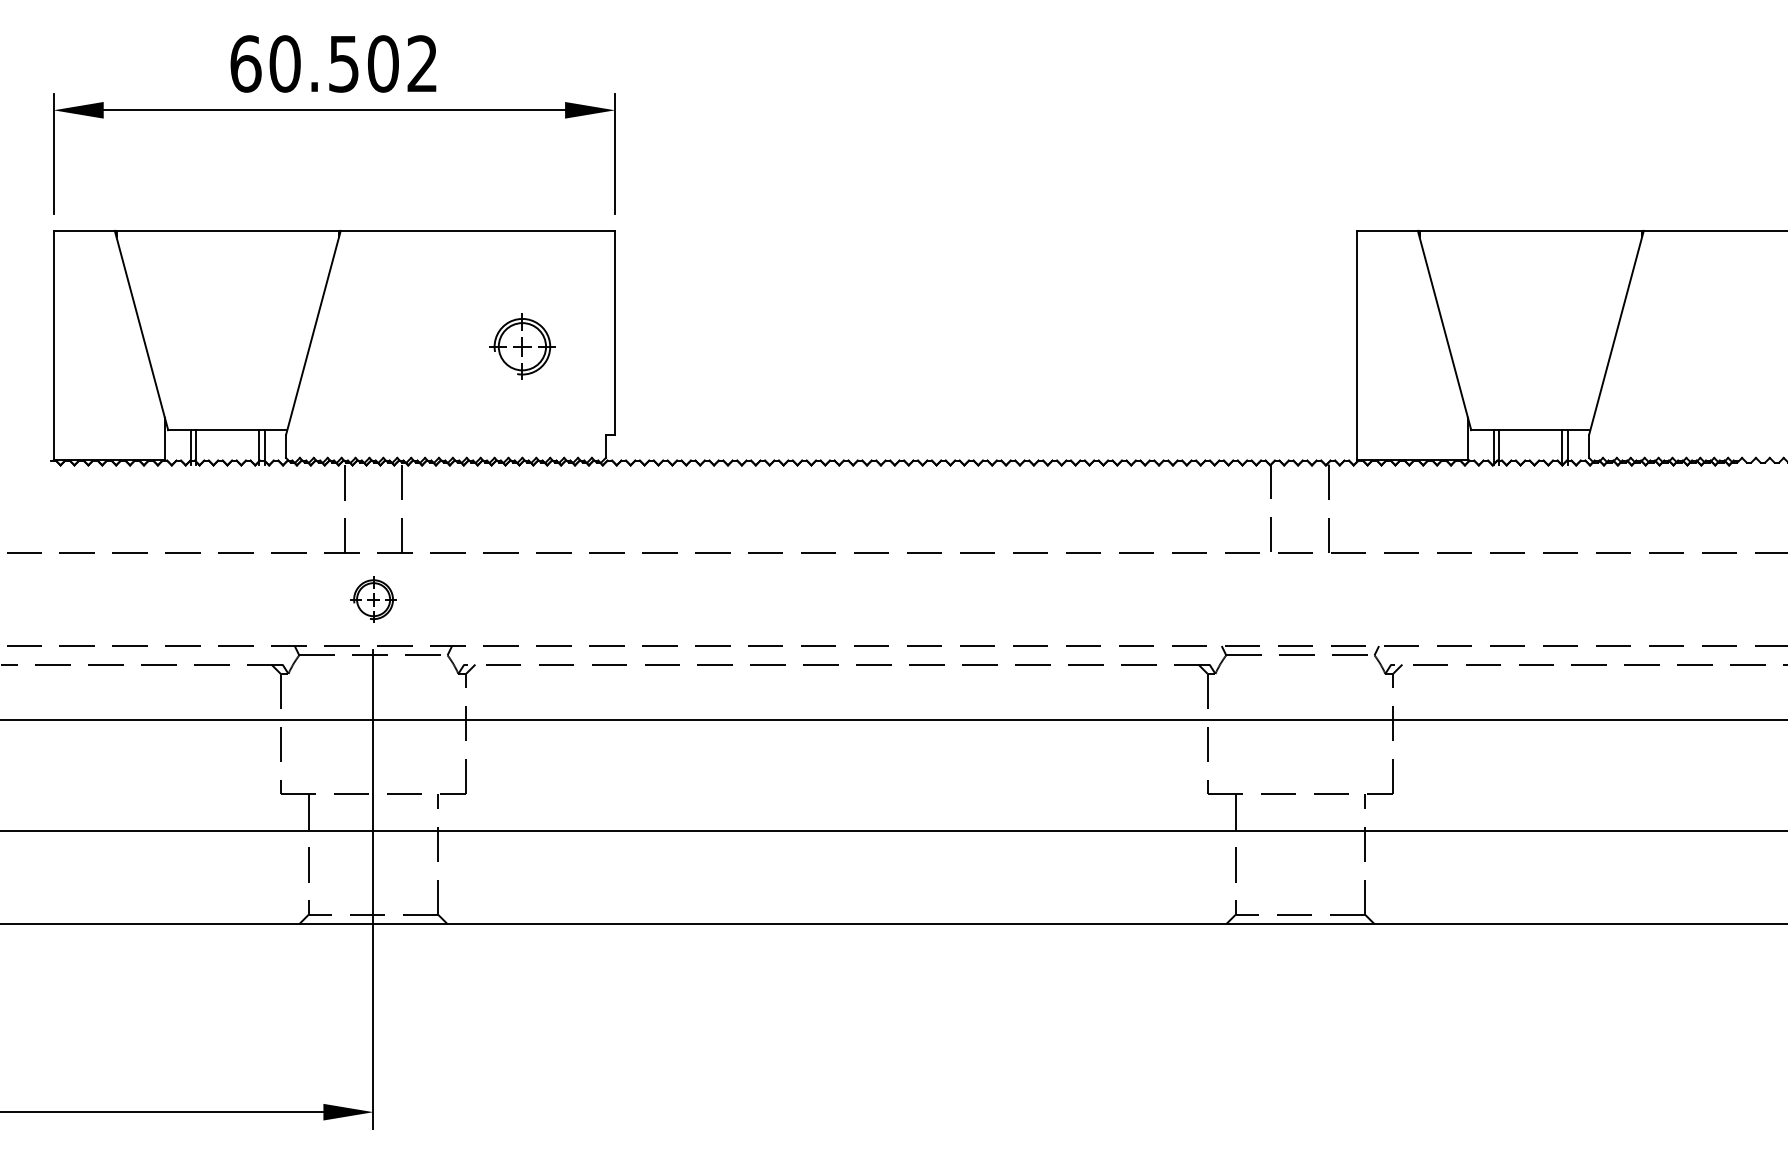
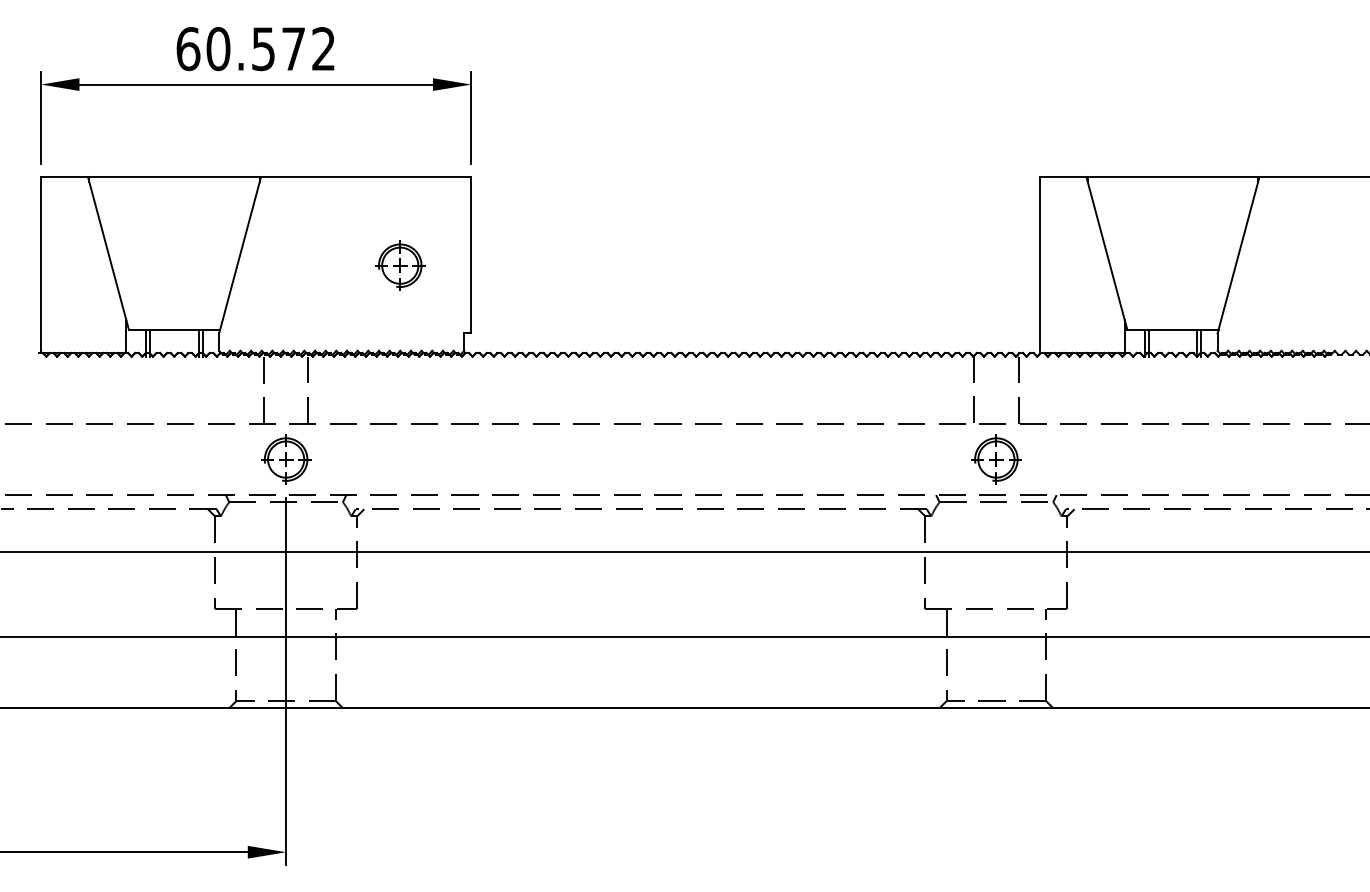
text: (383, 64) -> (293, 49), 60.502 -> 60.572
part: (373, 599) -> (286, 459), size x1.43
part: (1300, 599) -> (996, 459), added

